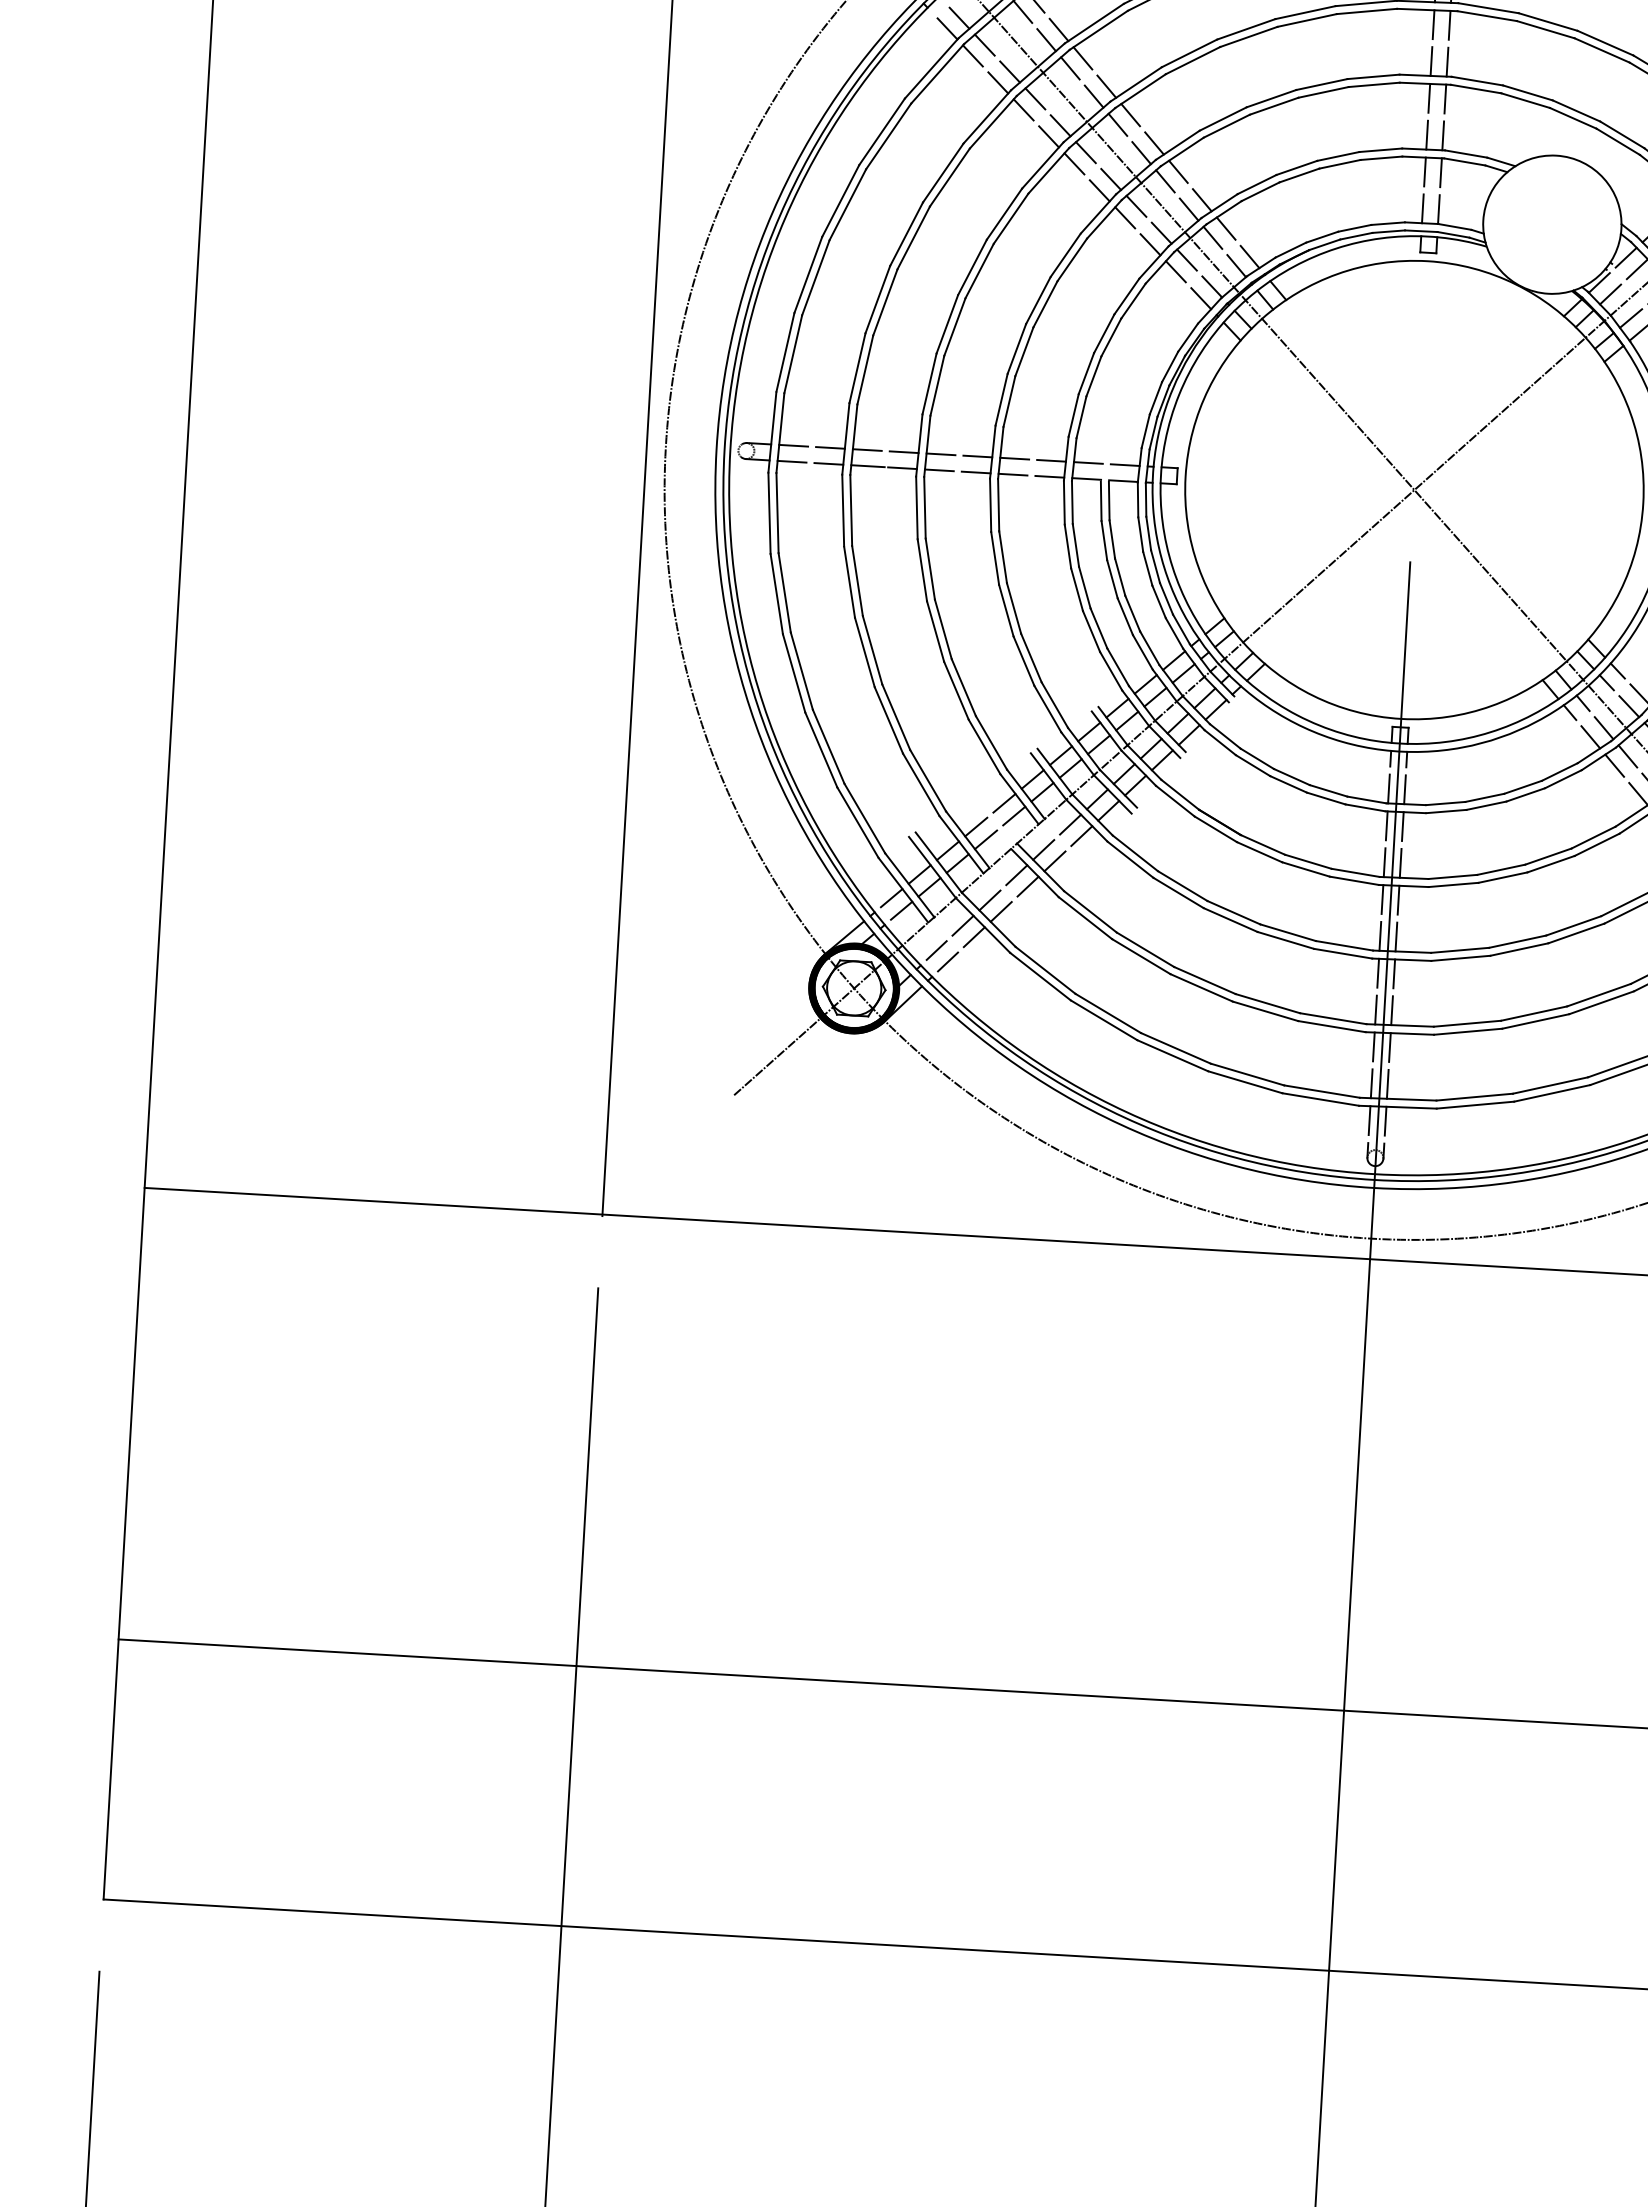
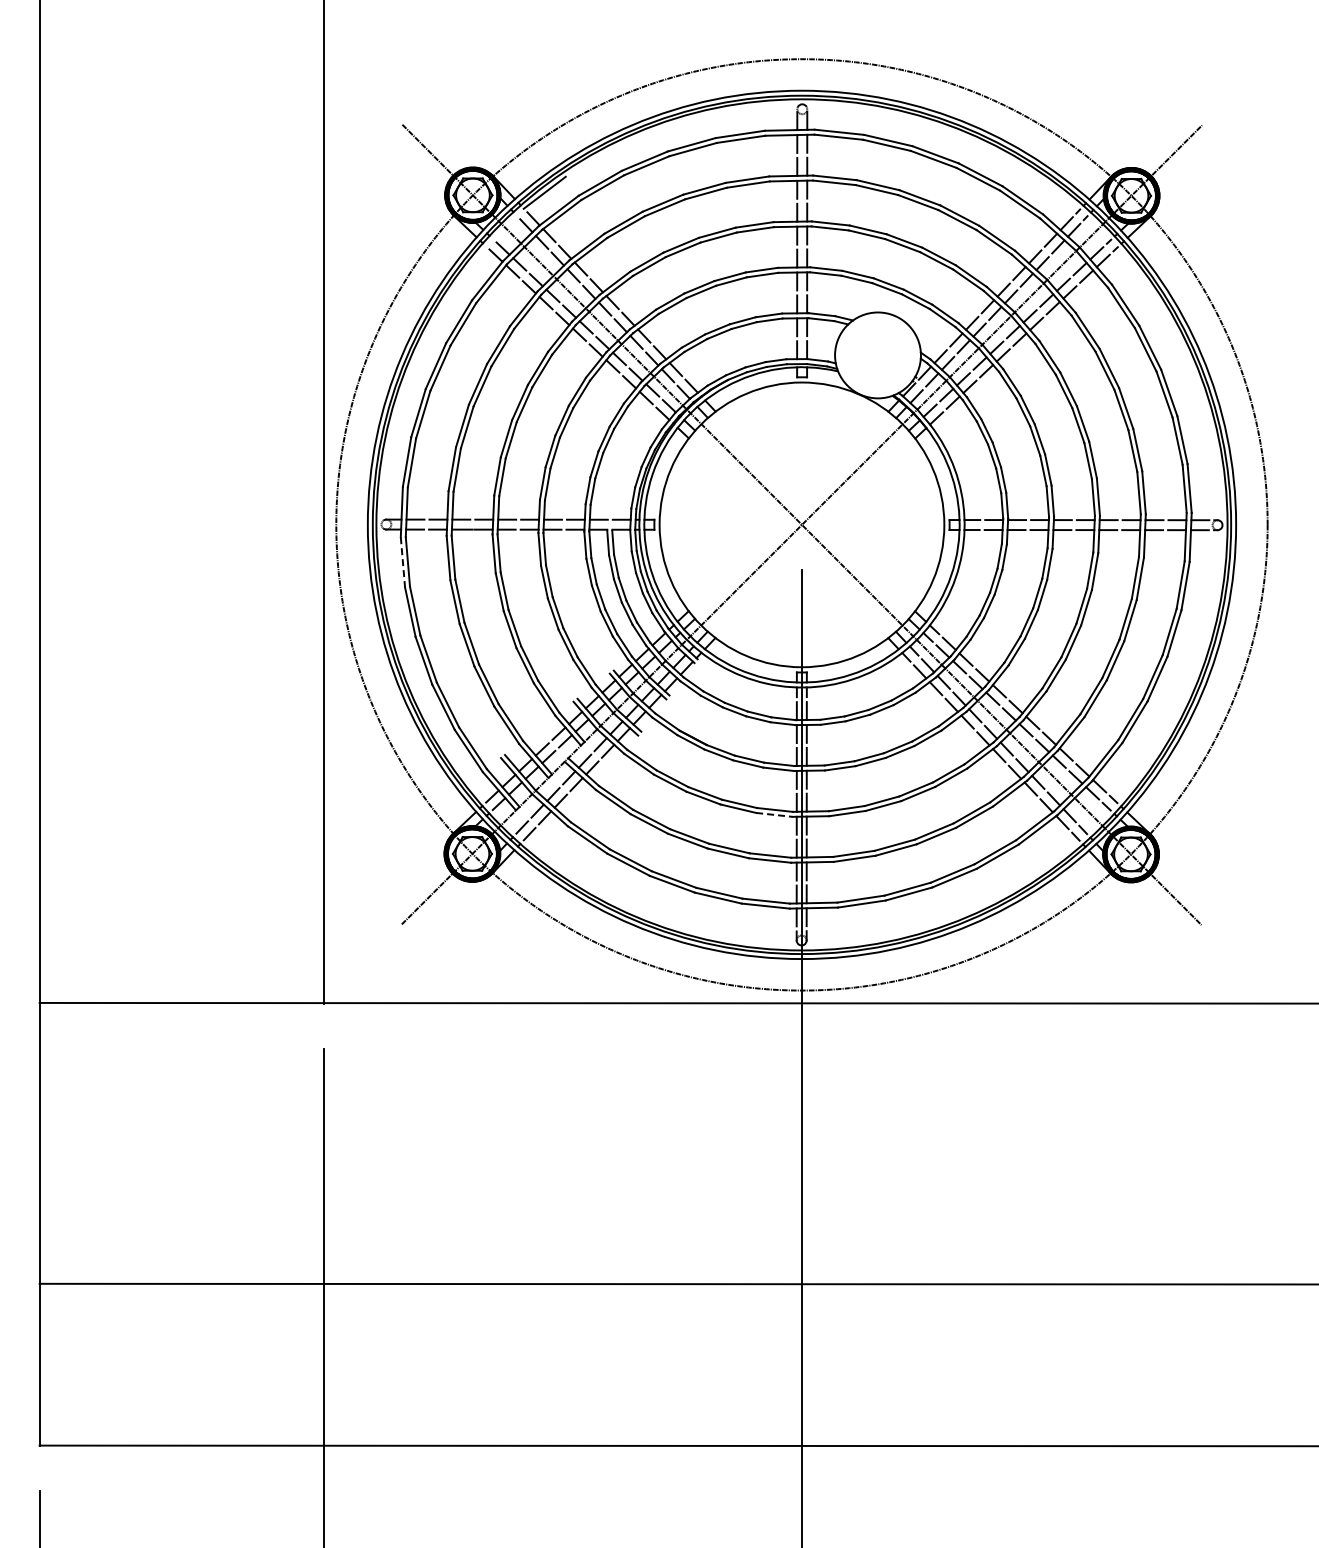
line: (768, 513) -> (402, 562), solid -> dashed
line: (1343, 953) -> (774, 814), solid -> dashed

